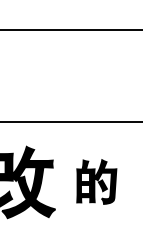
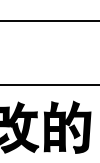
part: (96, 181) -> (67, 127), size x1.67

